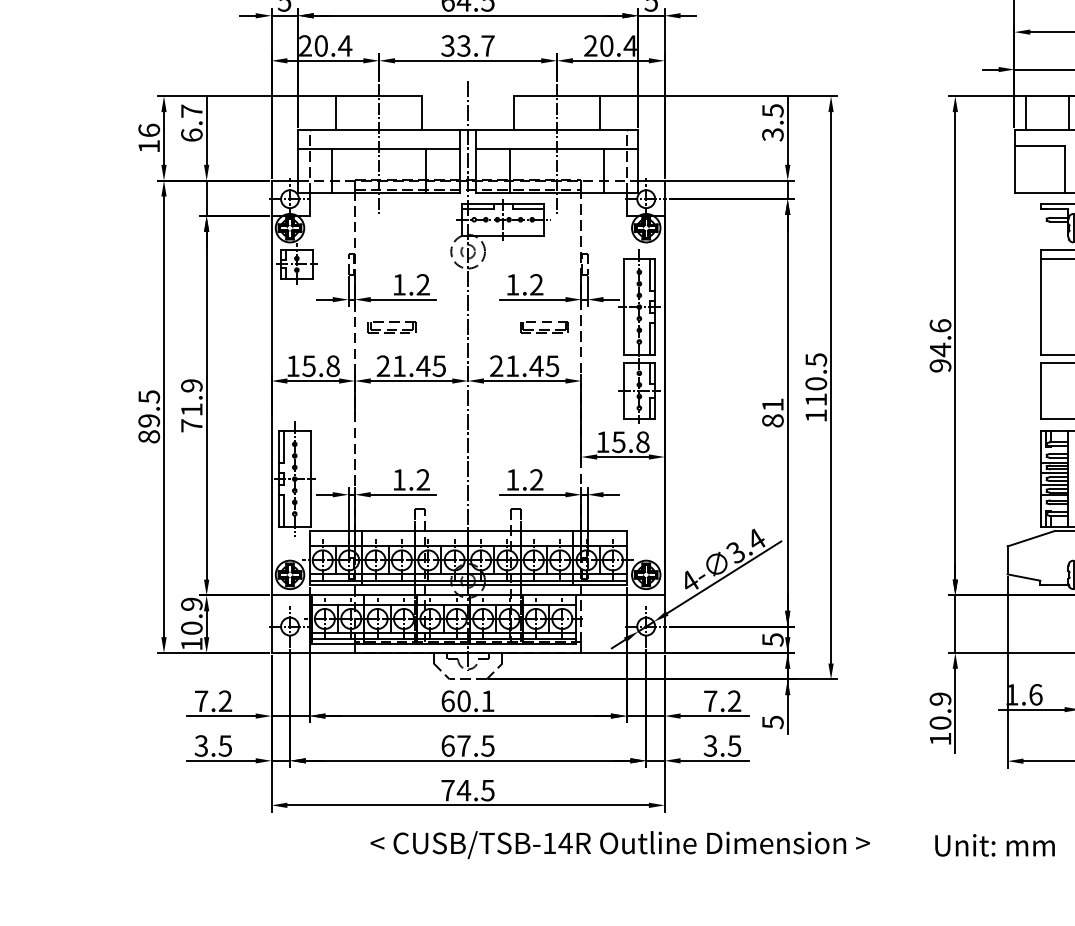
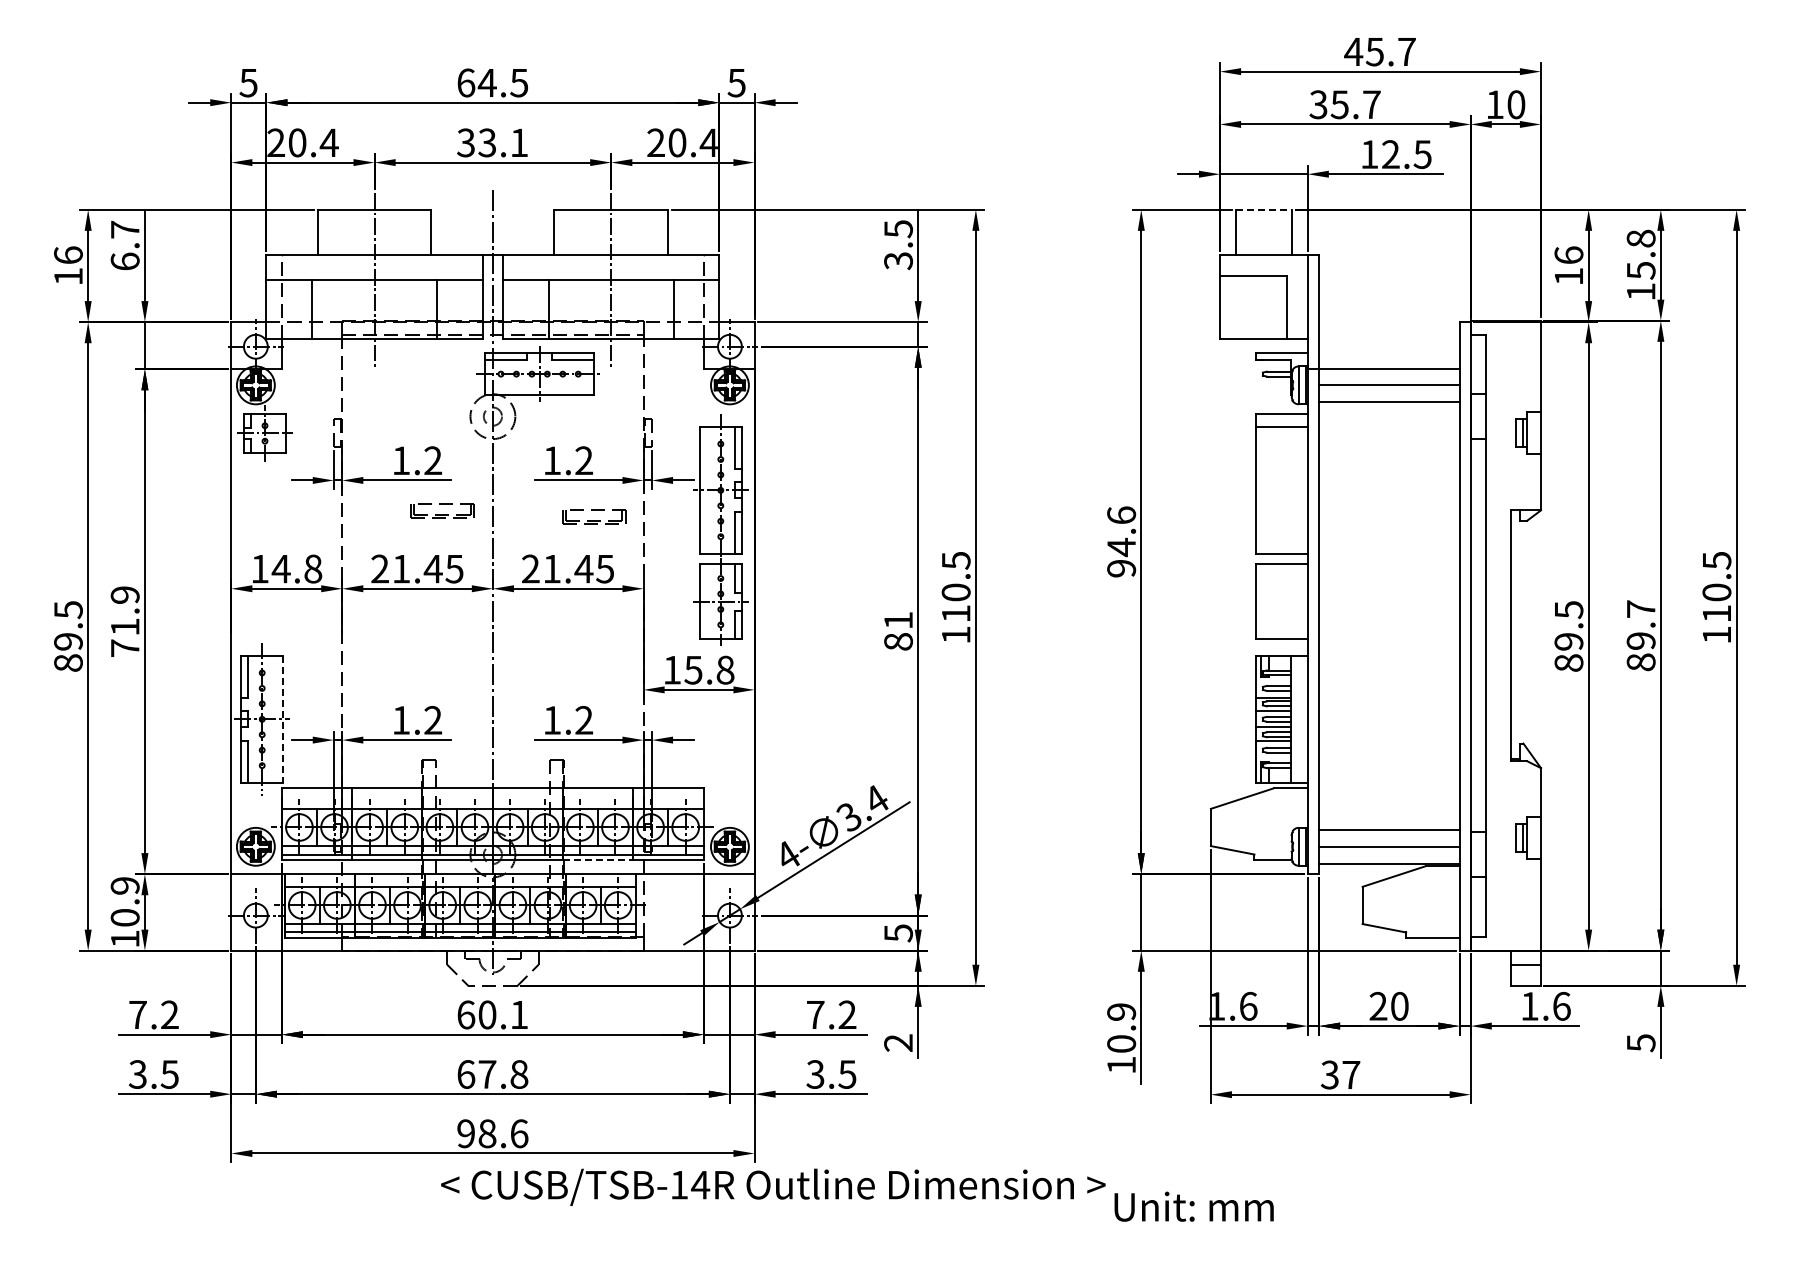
text: (488, 45) -> (519, 142), 33.7 -> 33.1
line: (1047, 96) -> (1264, 209), solid -> dashed
part: (391, 326) -> (442, 510), moved
text: (308, 366) -> (280, 569), 15.8 -> 14.8
line: (310, 479) -> (283, 719), solid -> dashed
line: (547, 585) -> (598, 860), solid -> dashed
text: (772, 722) -> (898, 1043), 5 -> 2
text: (488, 746) -> (519, 1074), 67.5 -> 67.8
text: (467, 790) -> (492, 1133), 74.5 -> 98.6
text: (620, 844) -> (773, 1186), moved

